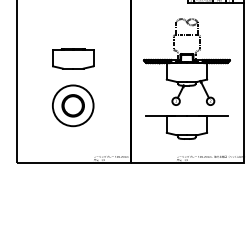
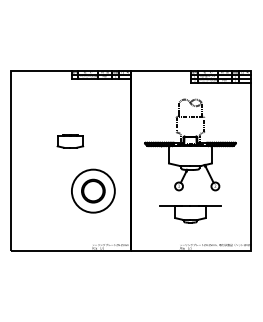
part: (73, 58) -> (70, 141), size x0.6
part: (73, 105) -> (93, 190), moved
part: (186, 127) -> (190, 214), size x0.7

